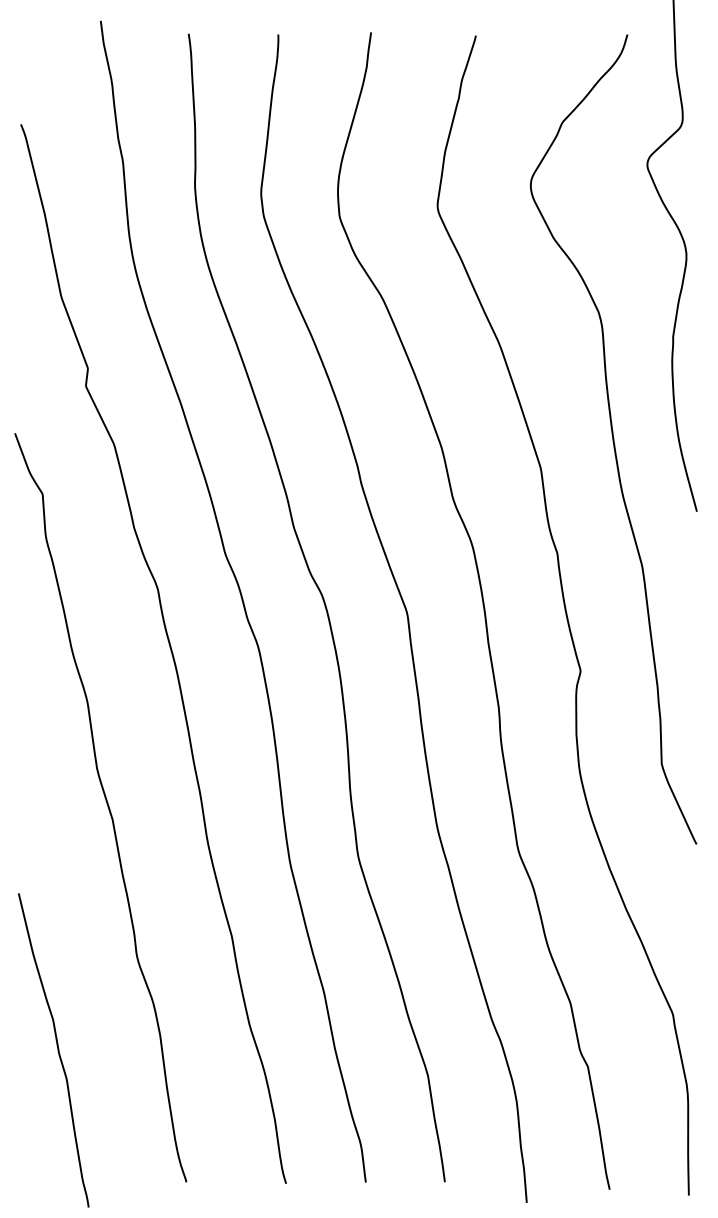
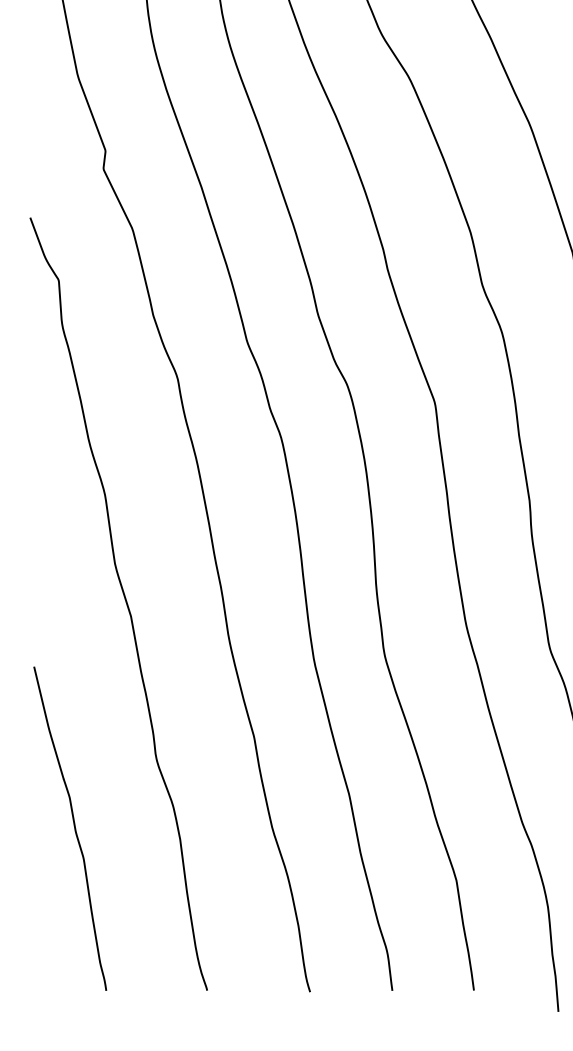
curve: (57, 1050) -> (74, 828), moved

